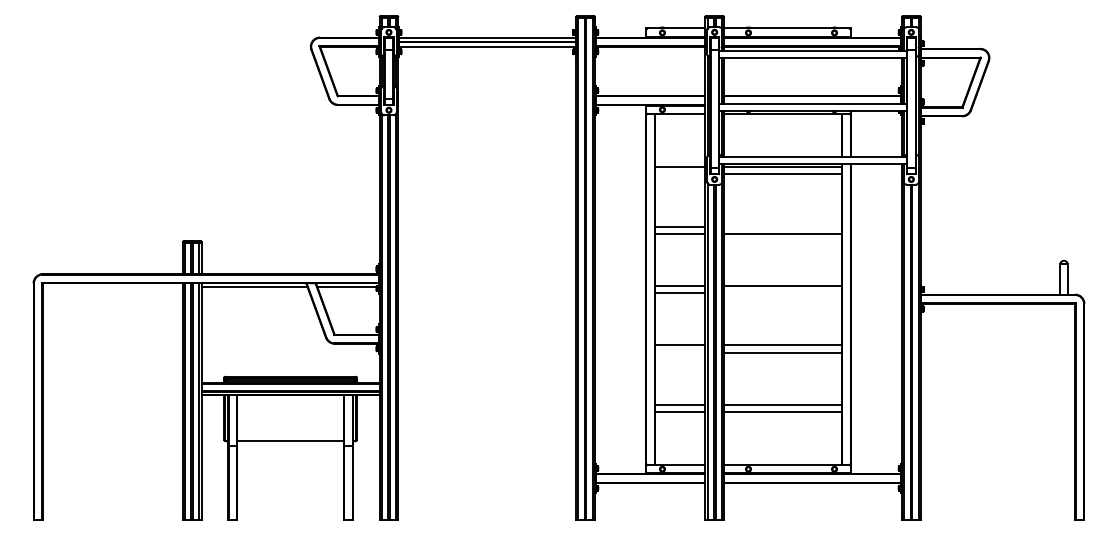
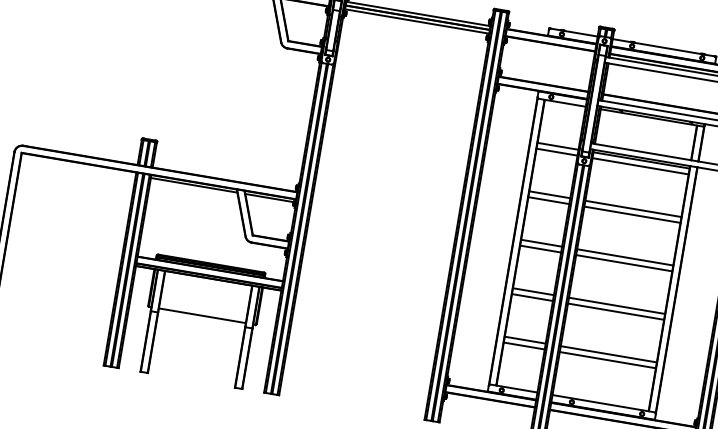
line: (680, 174) -> (557, 152), added
line: (782, 226) -> (633, 208), added
line: (782, 293) -> (623, 263), added
line: (680, 352) -> (532, 297), added

